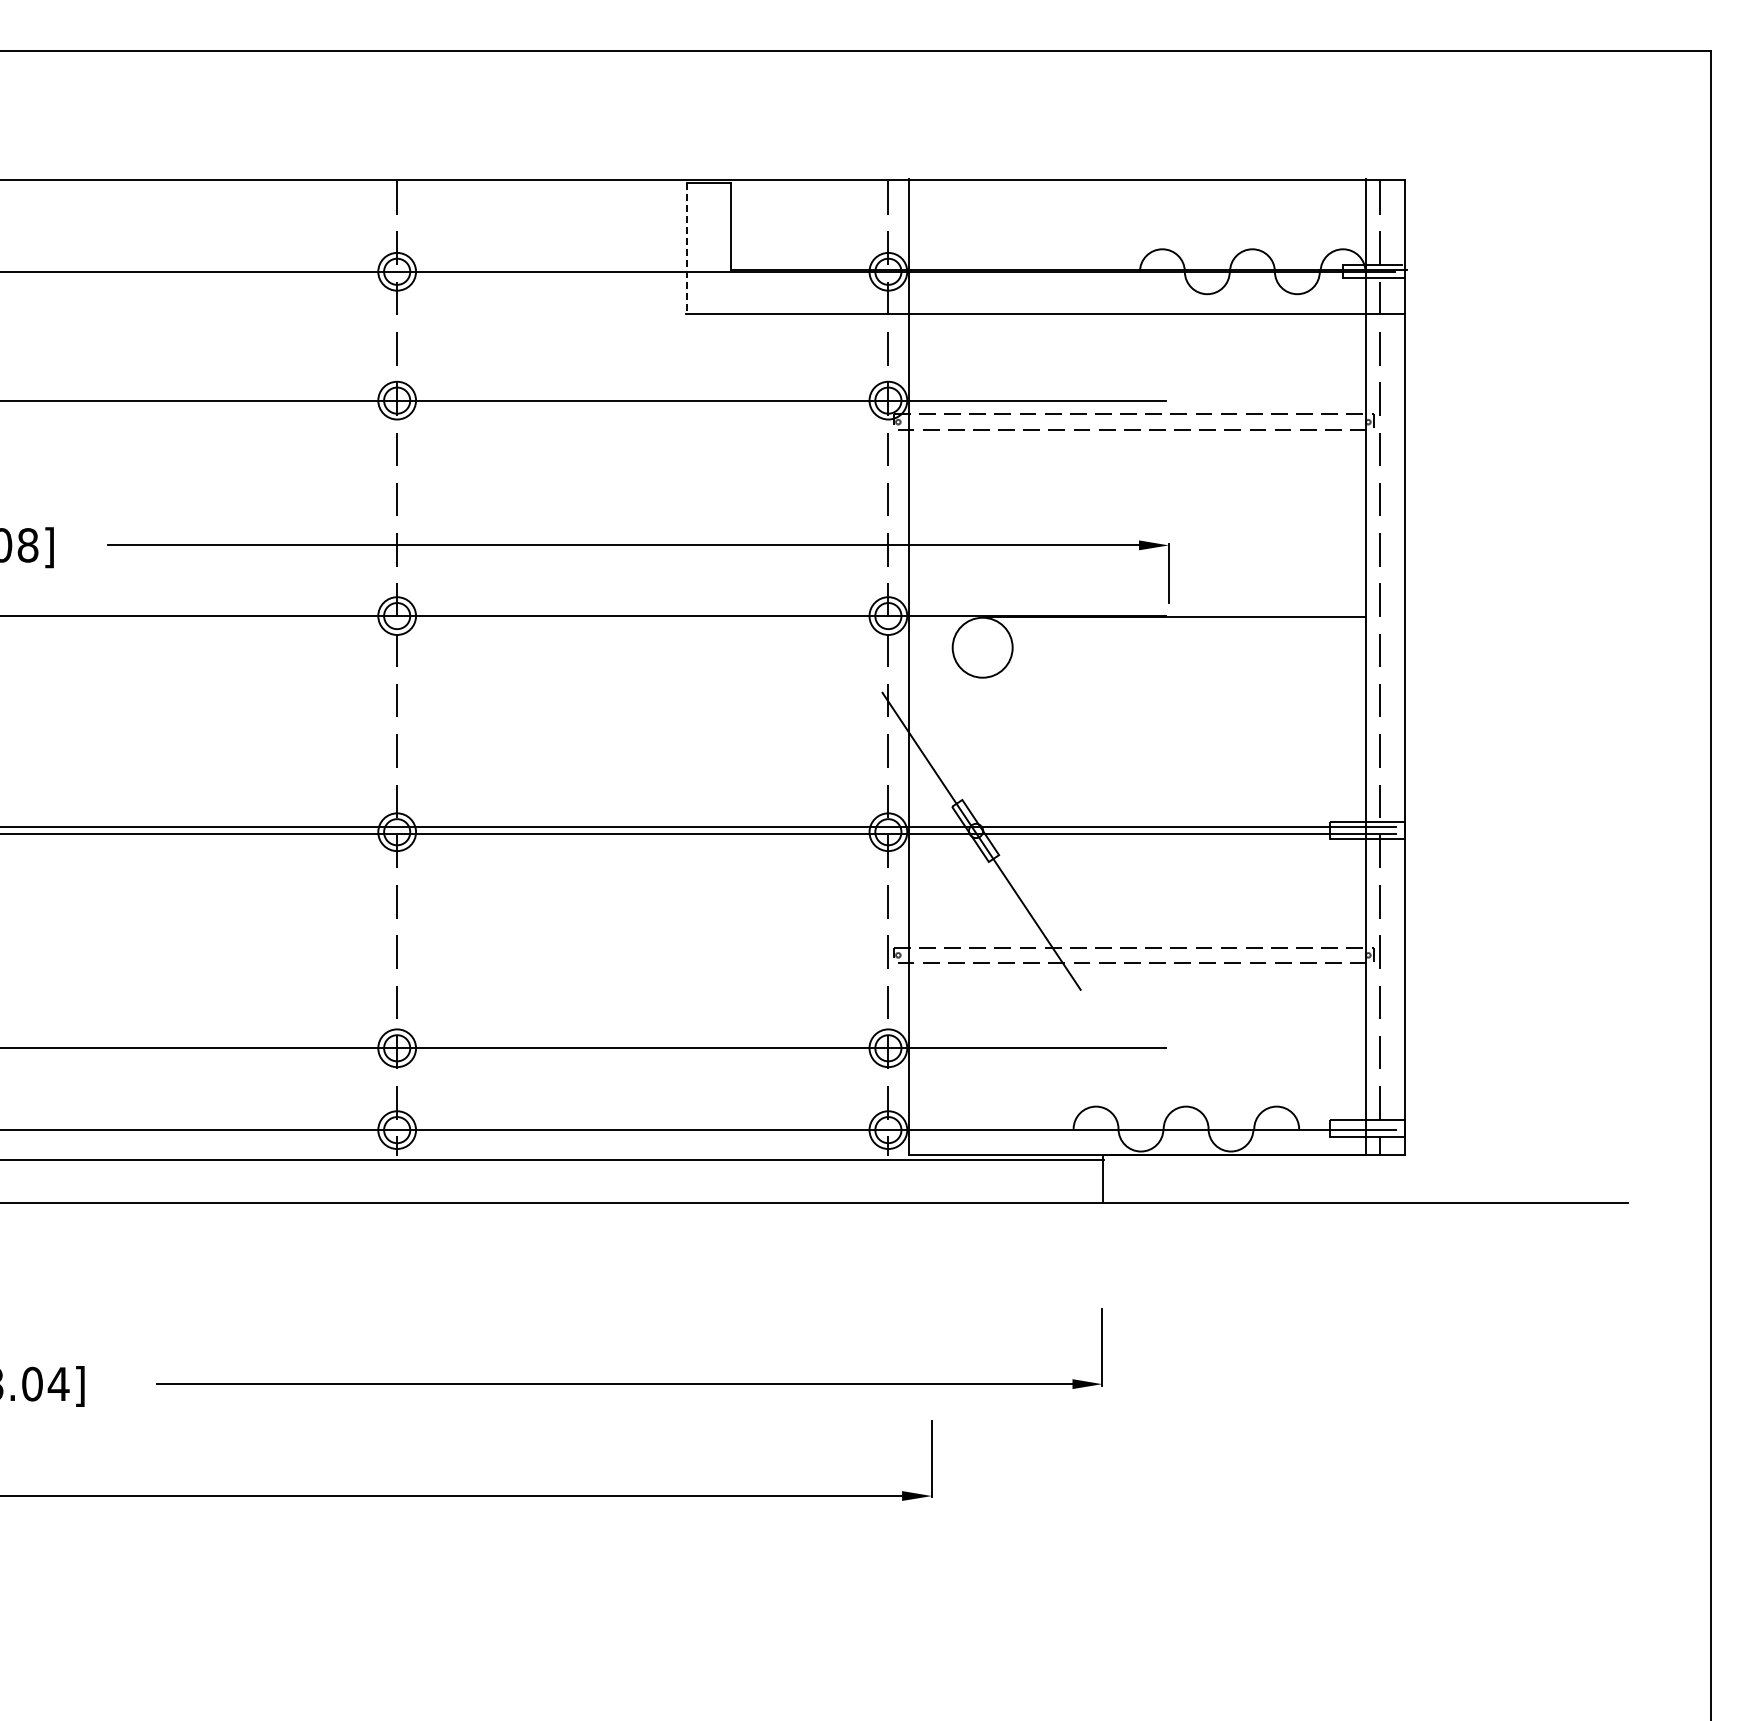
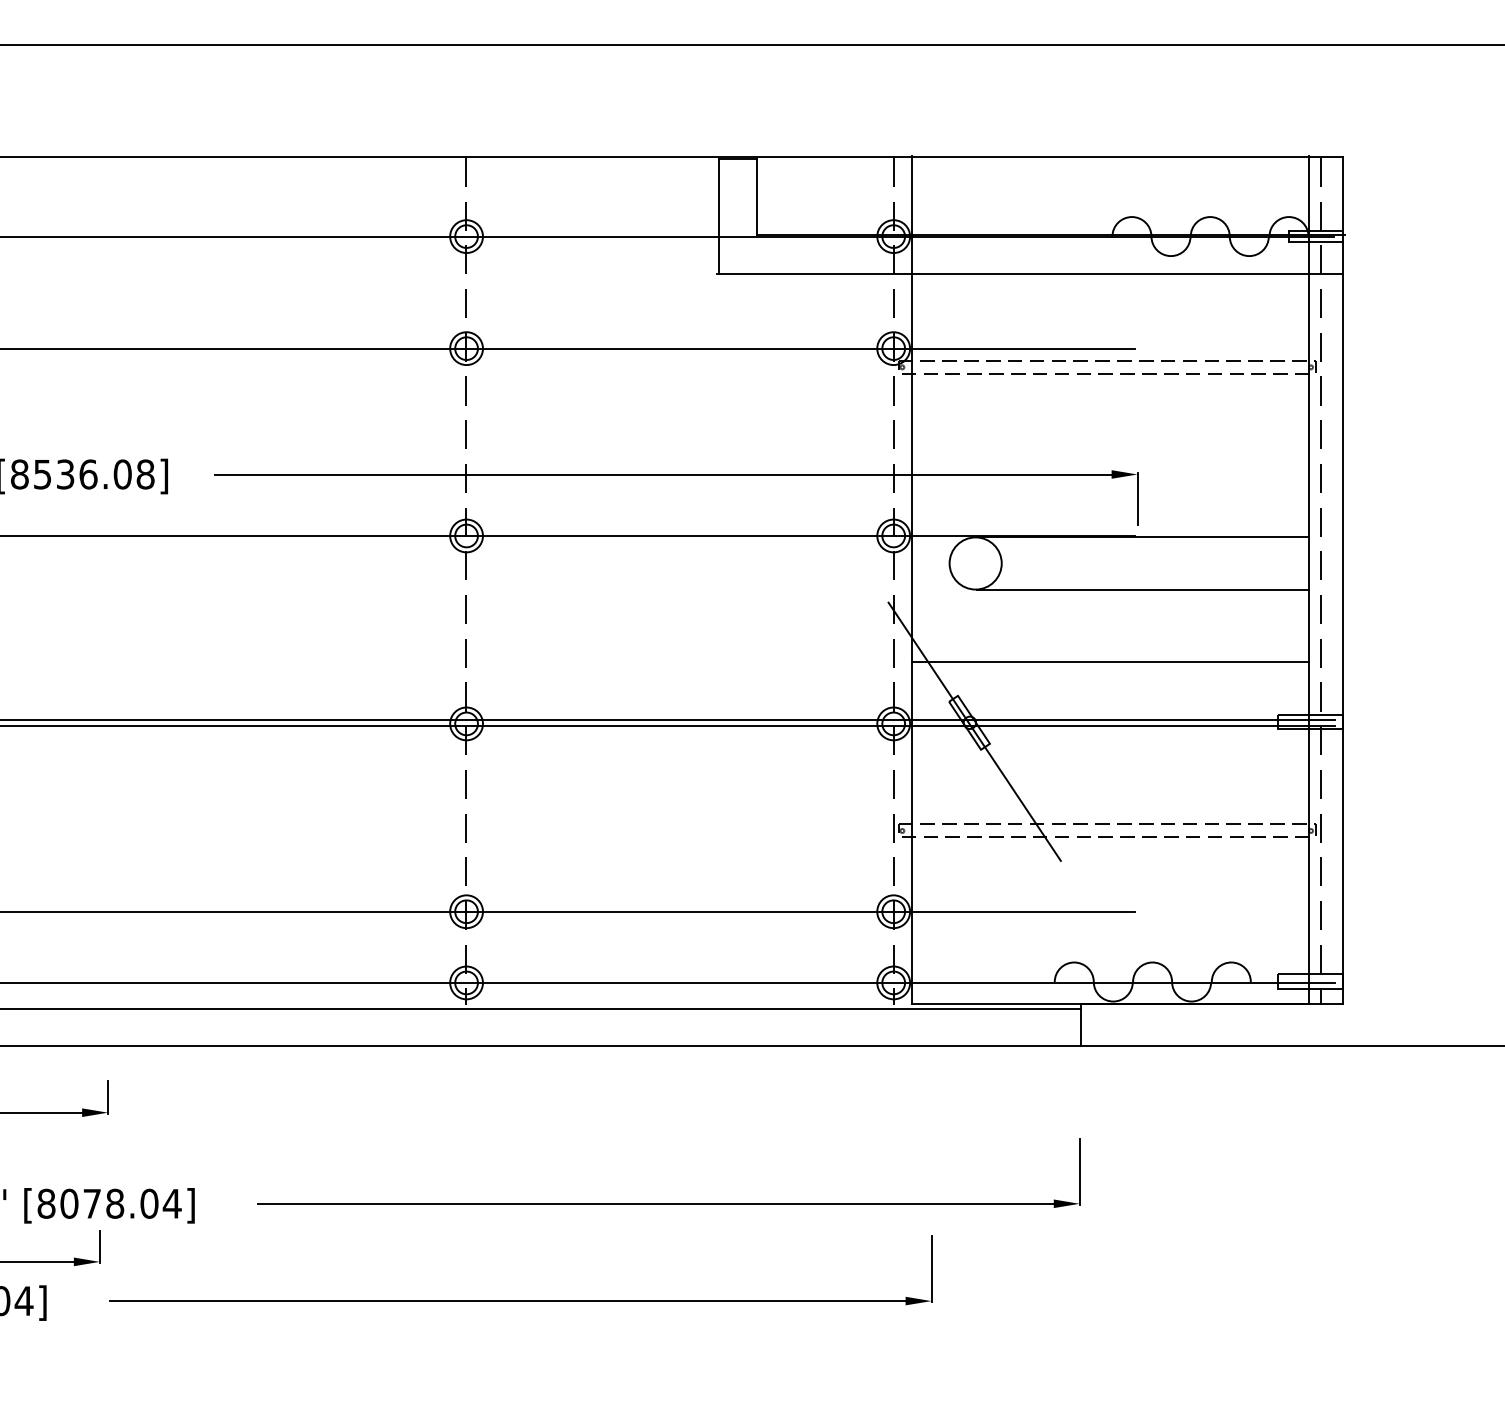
line: (687, 248) -> (719, 216), dashed -> solid
line: (1174, 678) -> (1142, 590), added
line: (1137, 761) -> (1110, 662), added

